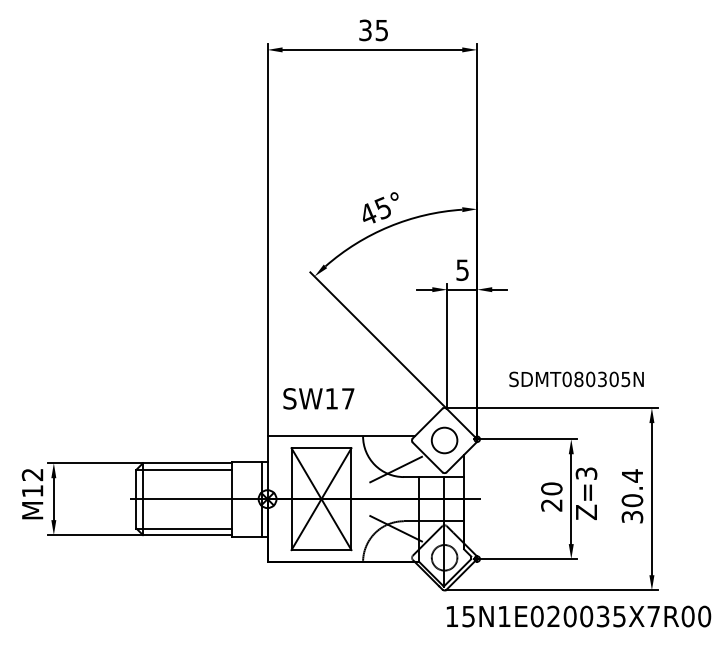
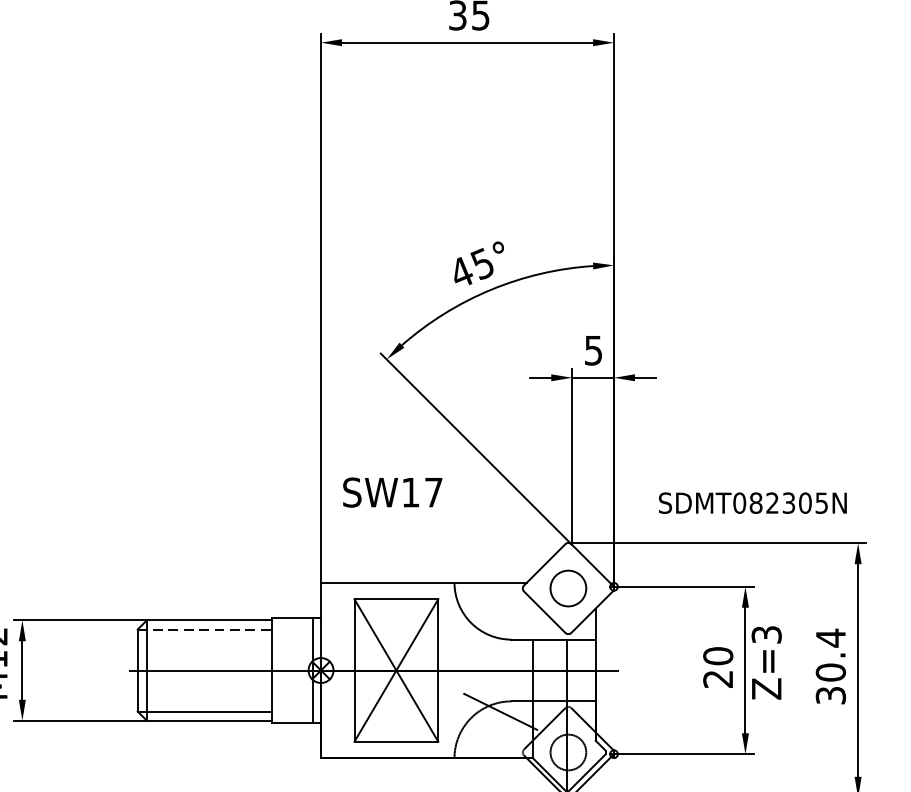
text: (590, 379) -> (772, 503), SDMT080305N -> SDMT082305N
text: (318, 398) -> (392, 492), moved
line: (184, 469) -> (204, 629), solid -> dashed
line: (395, 469) -> (499, 629), removed

